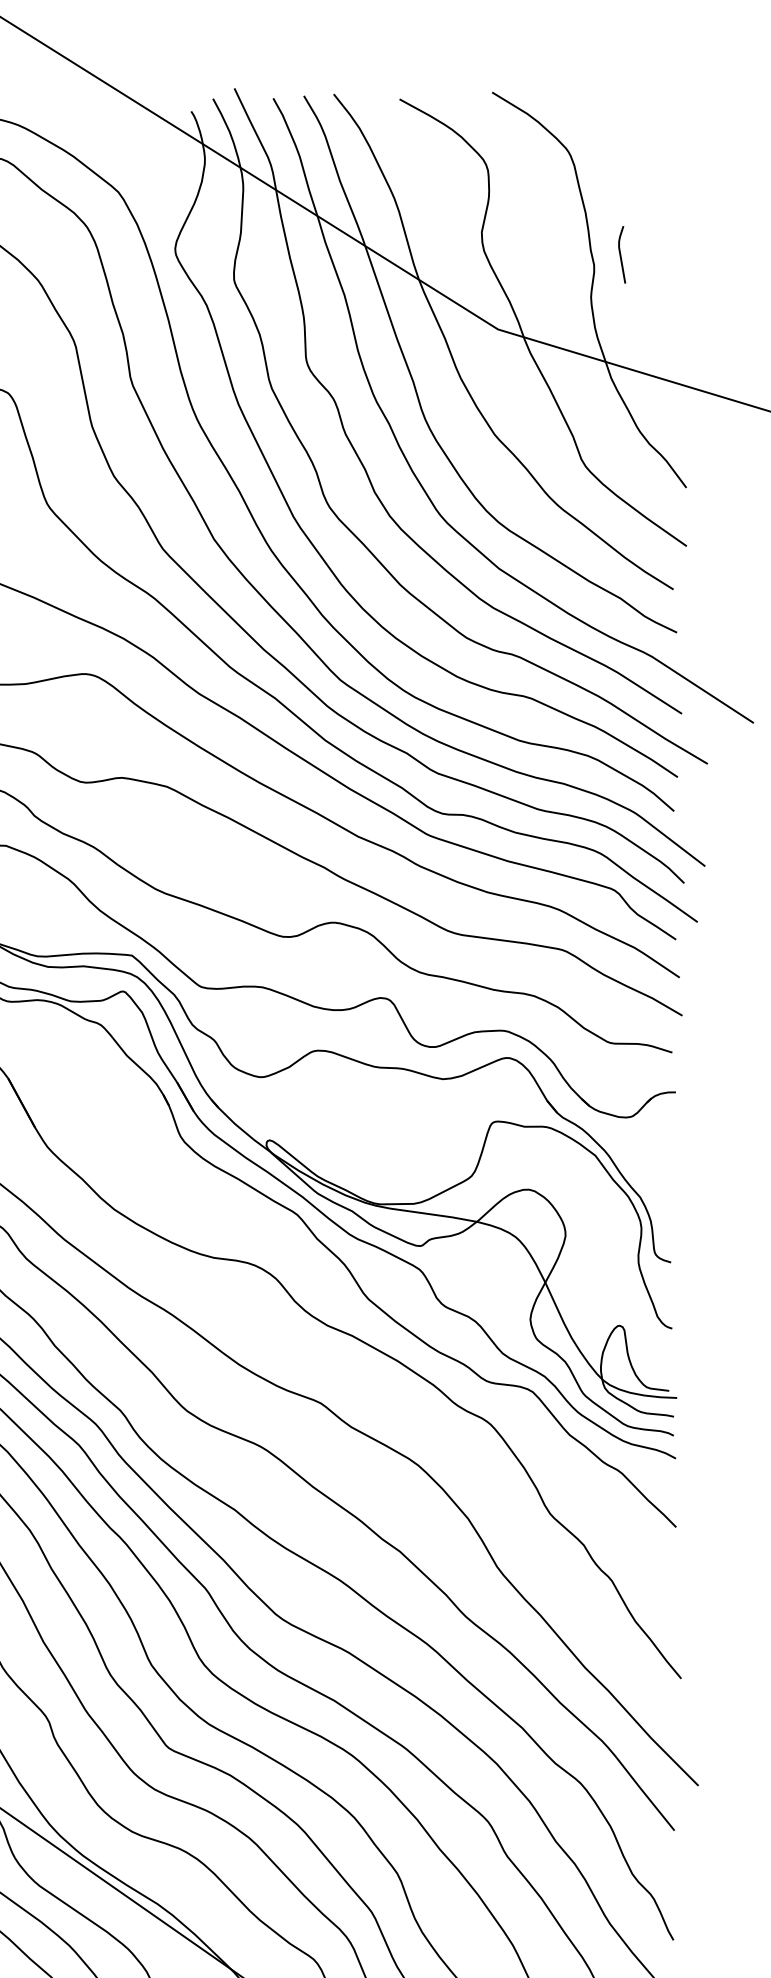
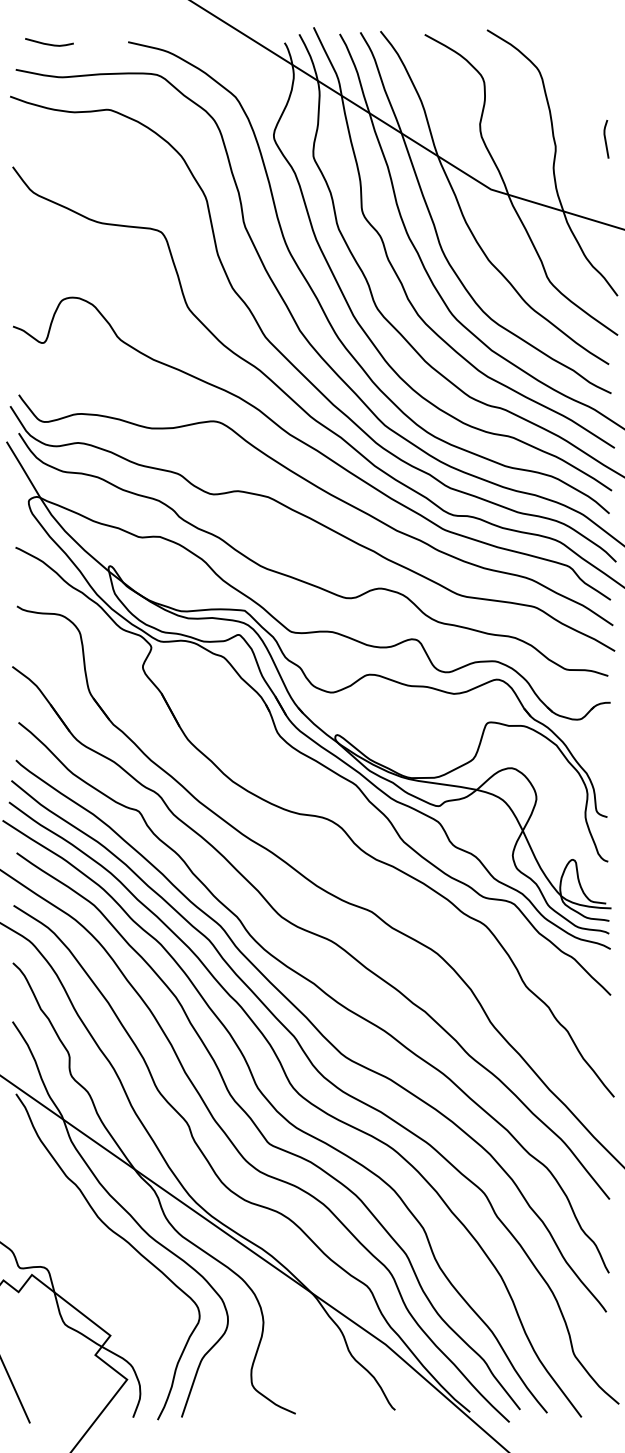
line: (622, 255) -> (606, 139), moved

